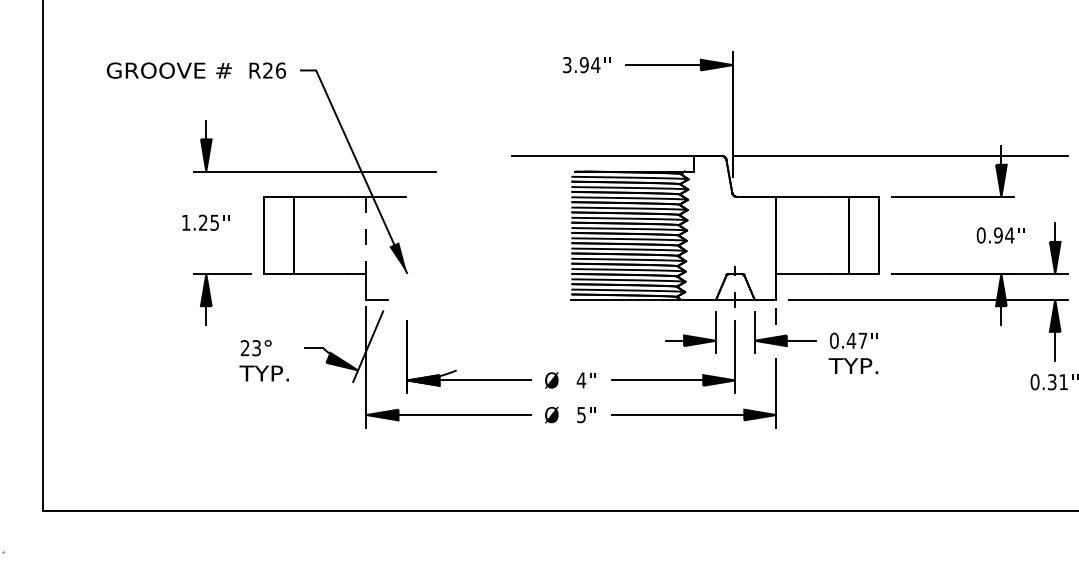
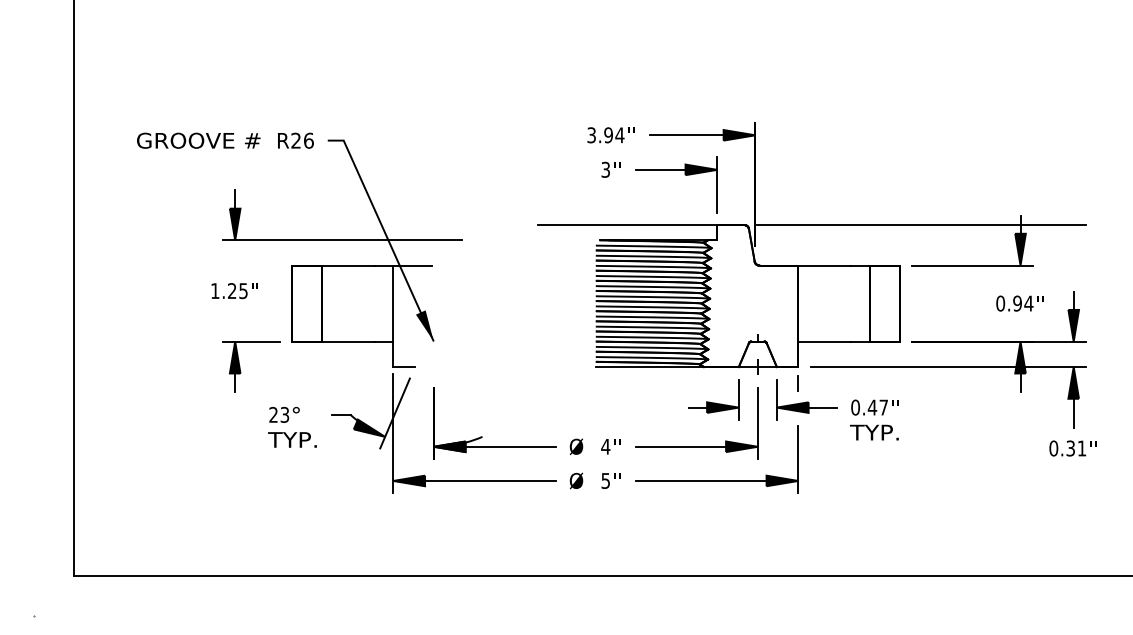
part: (635, 100) -> (659, 170), added
line: (366, 236) -> (393, 304), dashed -> solid

